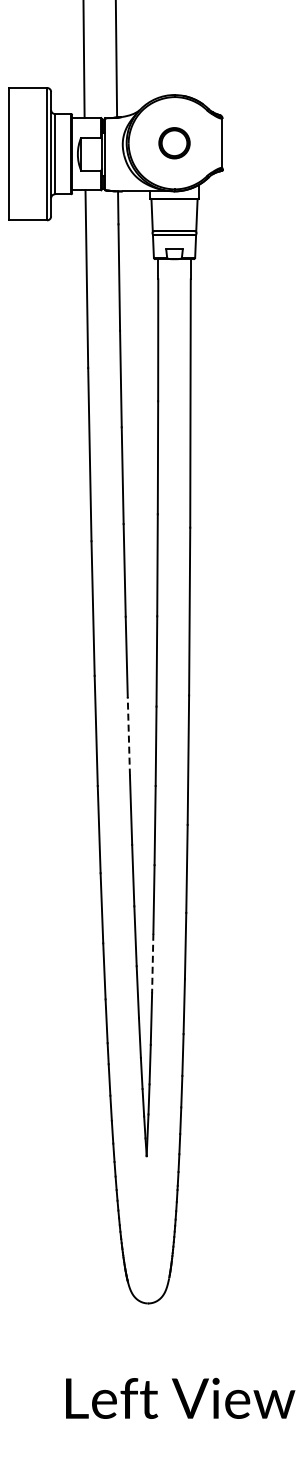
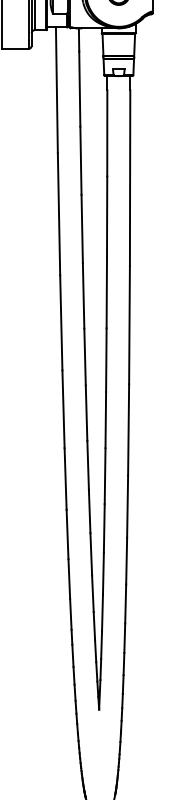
line: (128, 735) -> (86, 412), dashed -> solid
line: (152, 963) -> (103, 573), dashed -> solid

